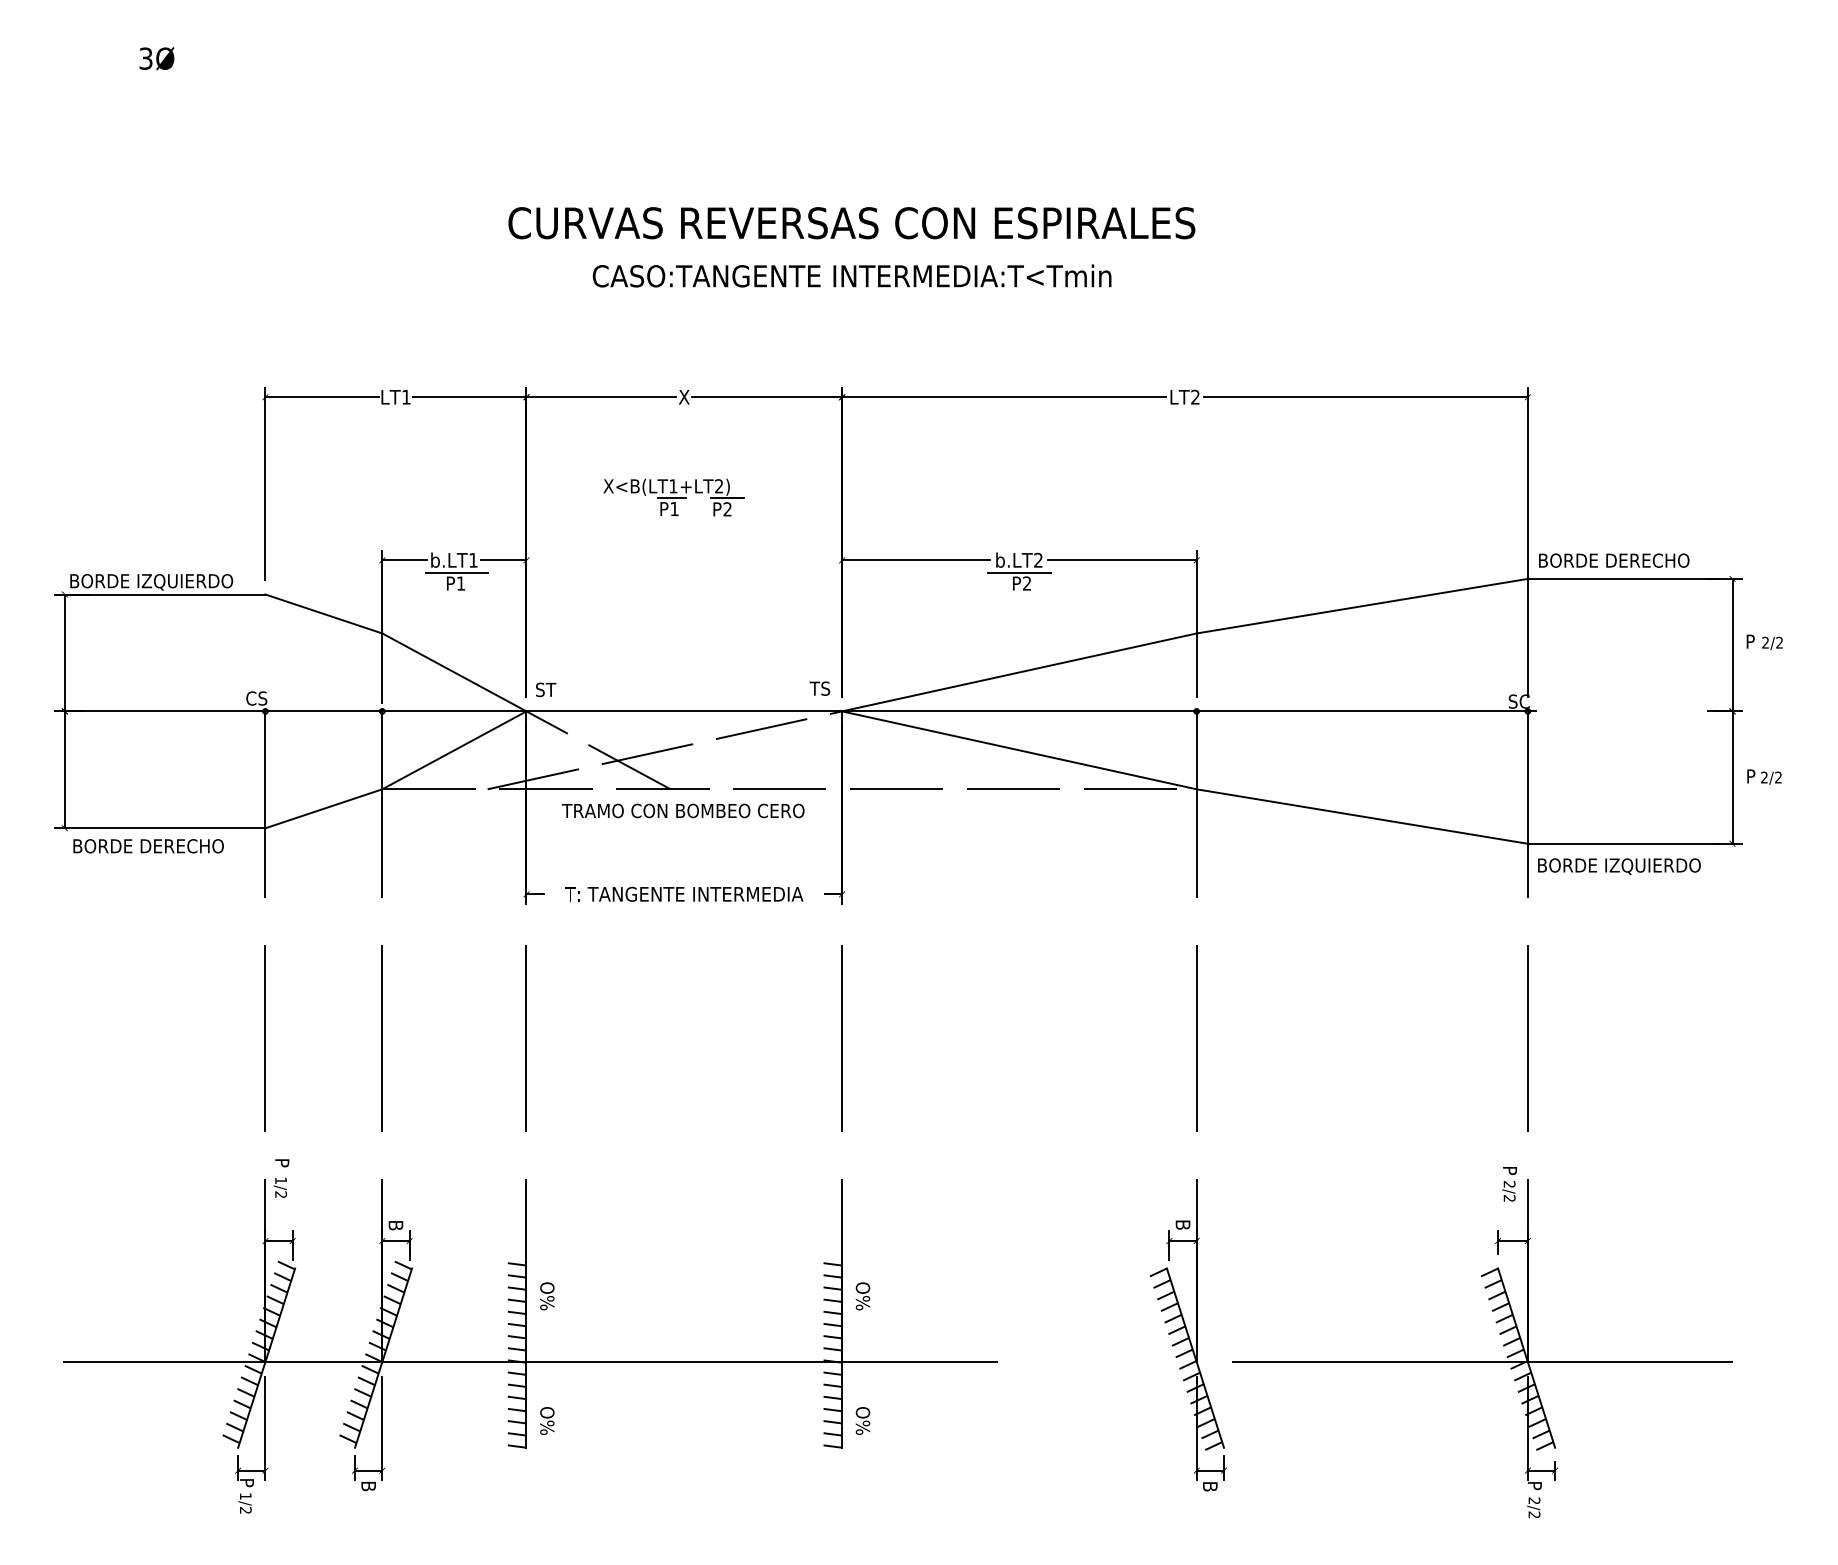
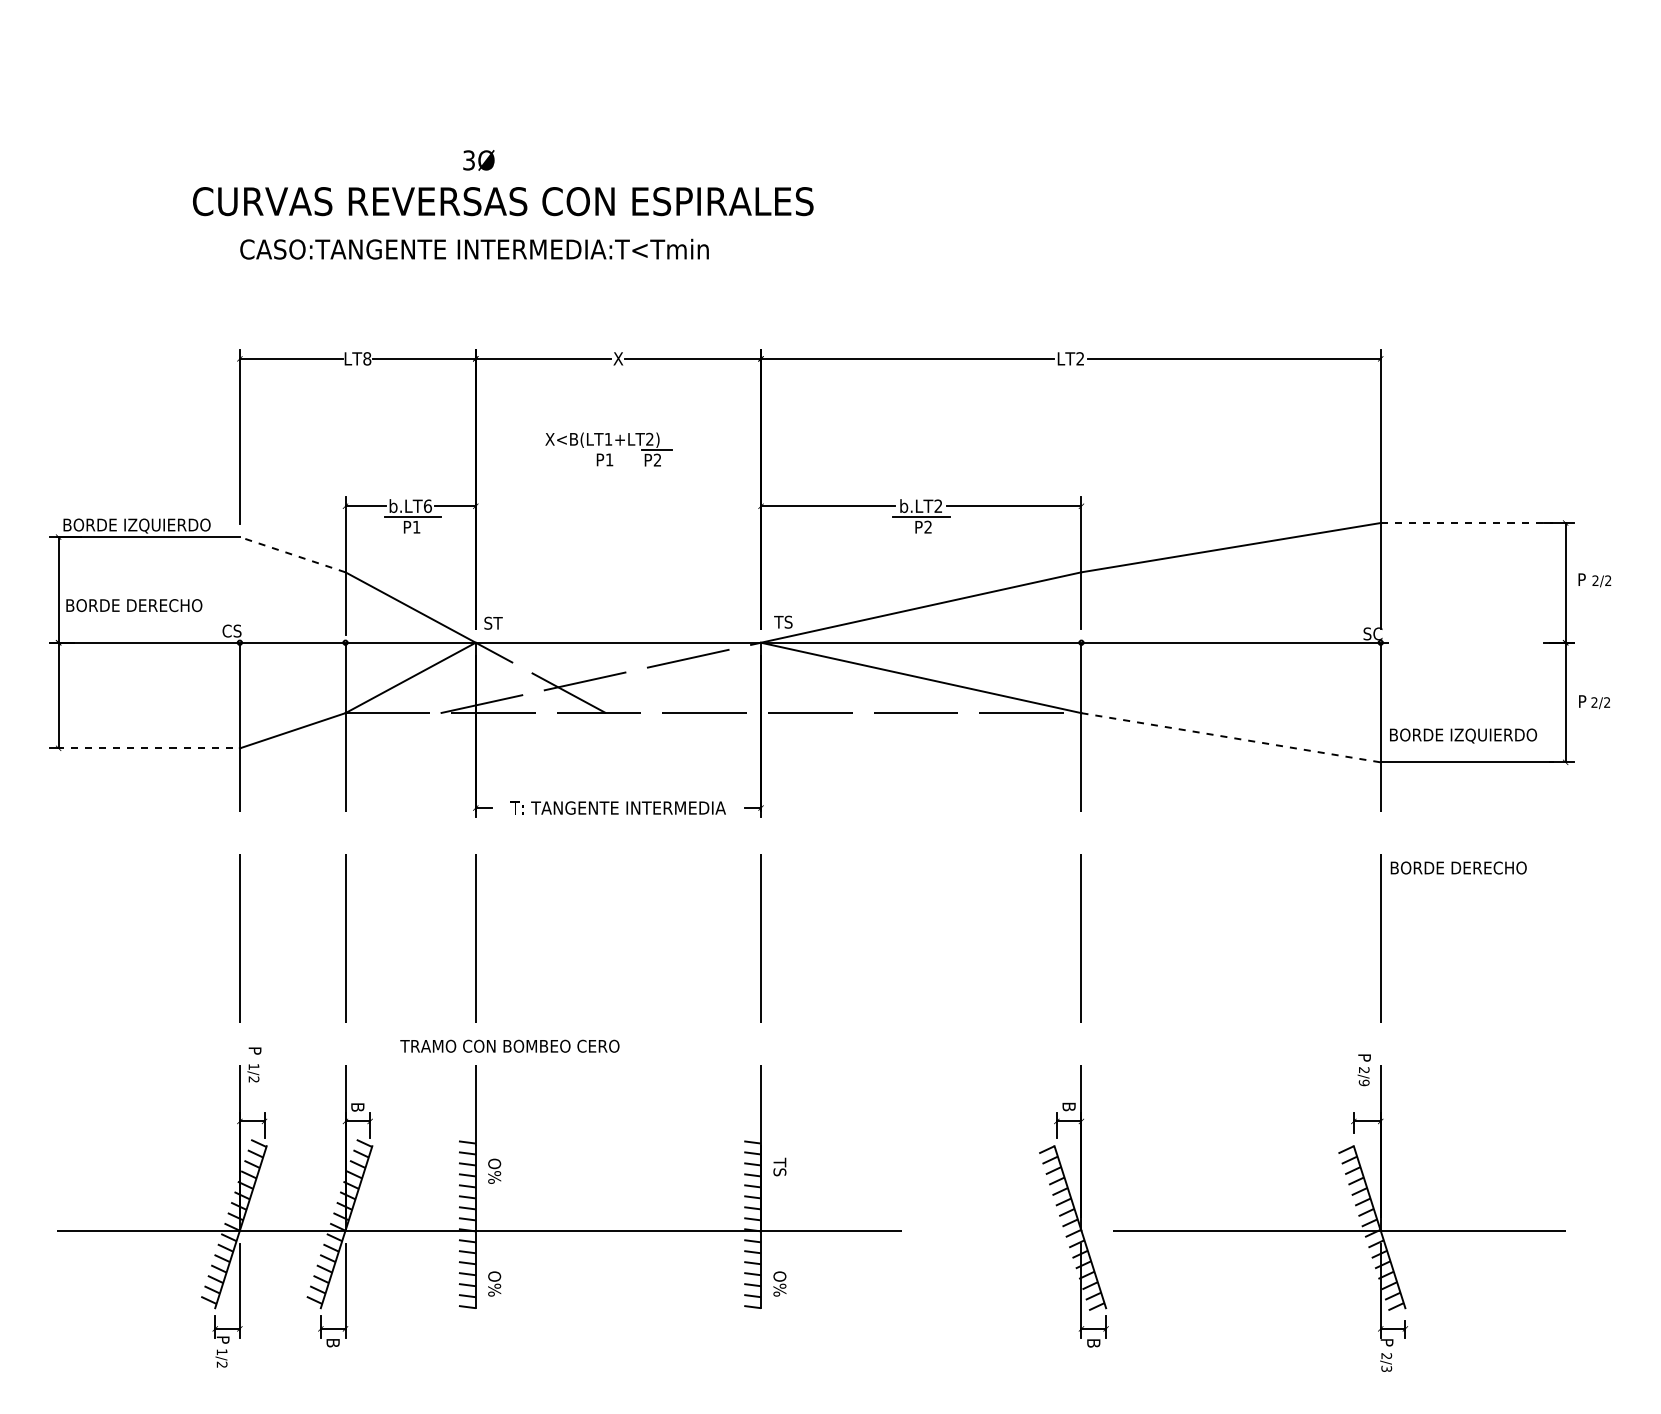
text: (156, 58) -> (478, 160), moved
text: (851, 223) -> (502, 201), moved
text: (851, 275) -> (473, 248), moved
text: (406, 396) -> (367, 358), LT1 -> LT8
line: (671, 497) -> (606, 449), removed
text: (473, 559) -> (427, 505), b.LT1 -> b.LT6
text: (1614, 560) -> (1459, 867), moved
line: (1623, 578) -> (1467, 522), solid -> dashed
line: (323, 613) -> (292, 554), solid -> dashed
text: (819, 688) -> (783, 622), moved
text: (682, 810) -> (509, 1045), moved
line: (1362, 816) -> (1231, 737), solid -> dashed
line: (164, 828) -> (148, 748), solid -> dashed
text: (148, 846) -> (134, 605), moved
text: (1619, 866) -> (1463, 735), moved
text: (1509, 1198) -> (1364, 1082), 2/2 -> 2/9
text: (862, 1295) -> (779, 1170), O%%% -> TS
text: (1533, 1514) -> (1385, 1368), 2/2 -> 2/3

